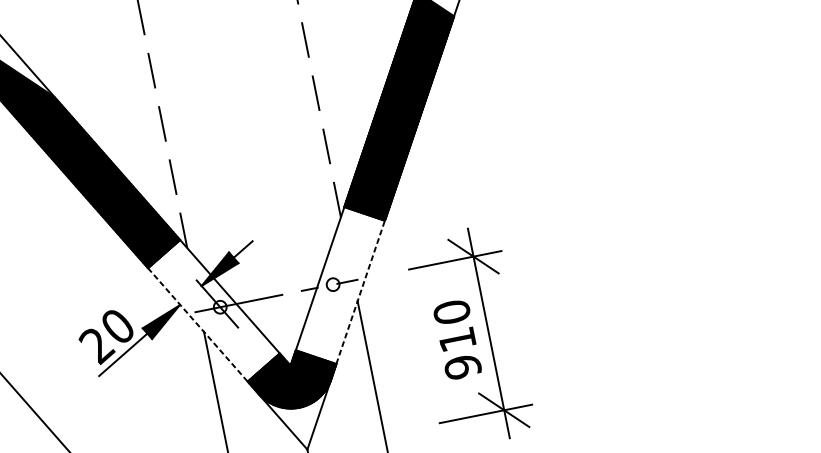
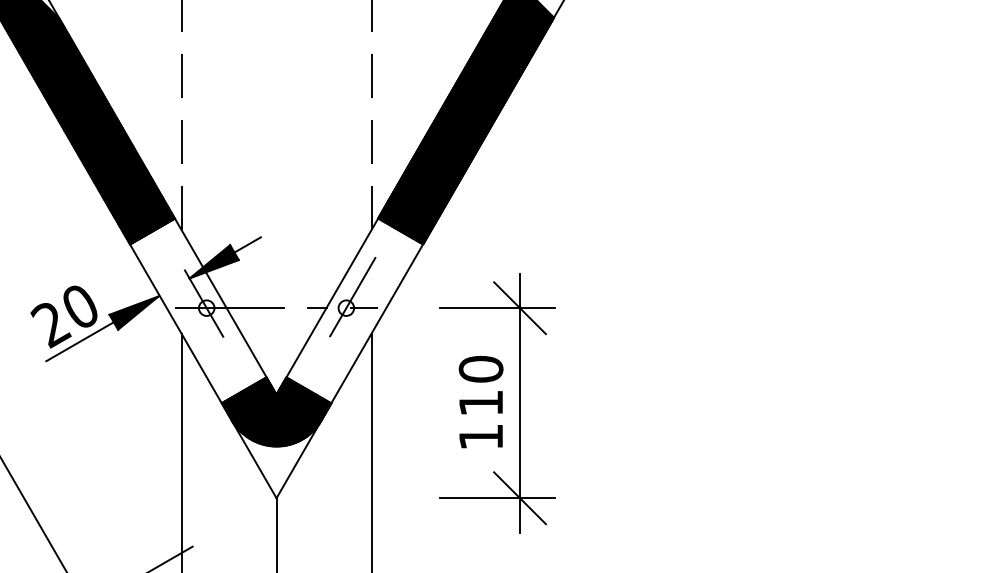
line: (336, 275) -> (352, 297), added
line: (360, 292) -> (377, 323), dashed -> solid
line: (197, 324) -> (175, 323), dashed -> solid
text: (462, 366) -> (480, 436), 910 -> 110

